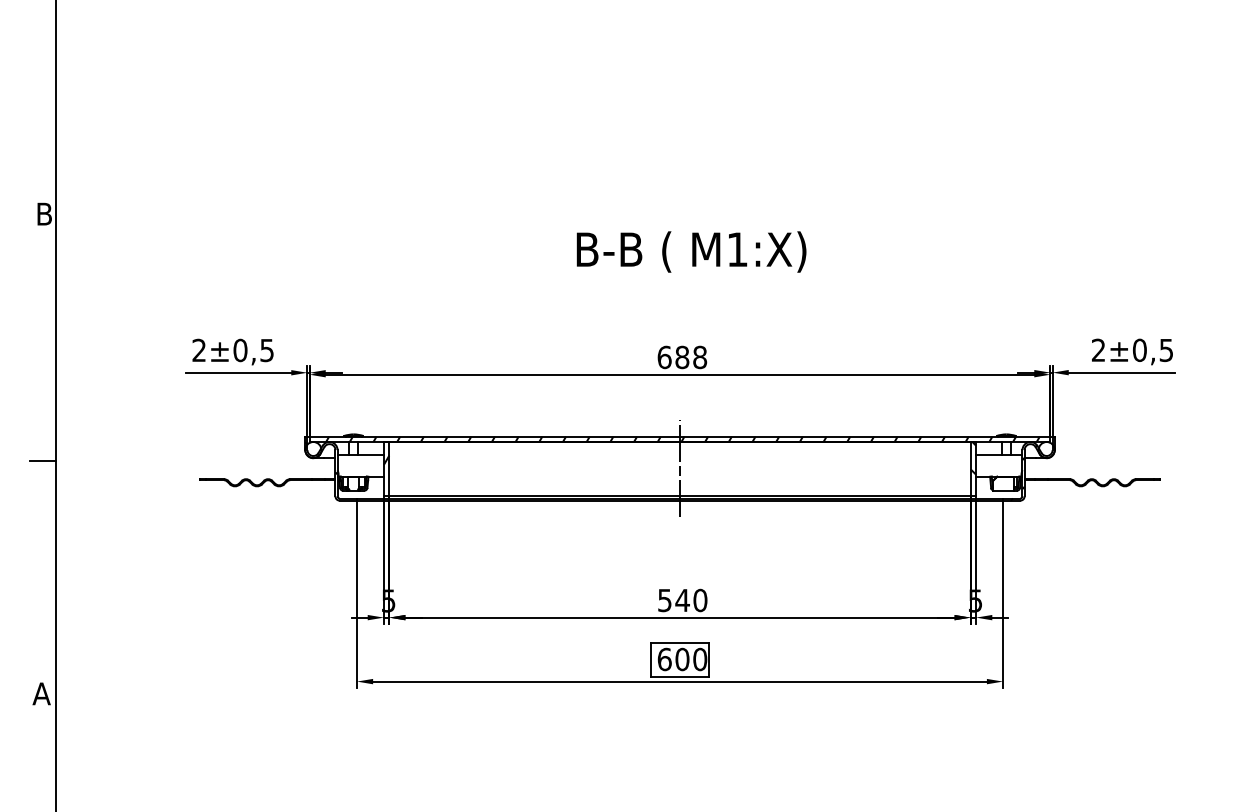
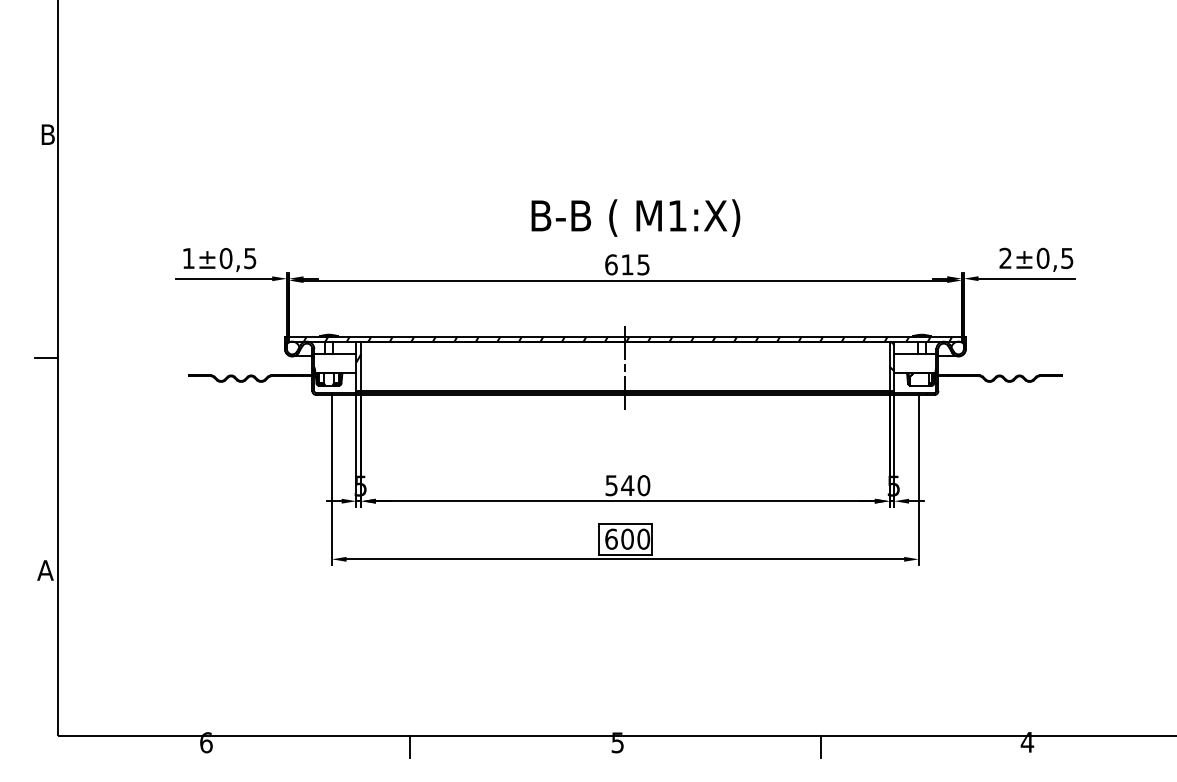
text: (691, 251) -> (635, 217), moved
text: (199, 349) -> (188, 257), 2 -> 1
text: (691, 357) -> (635, 264), 688 -> 615

